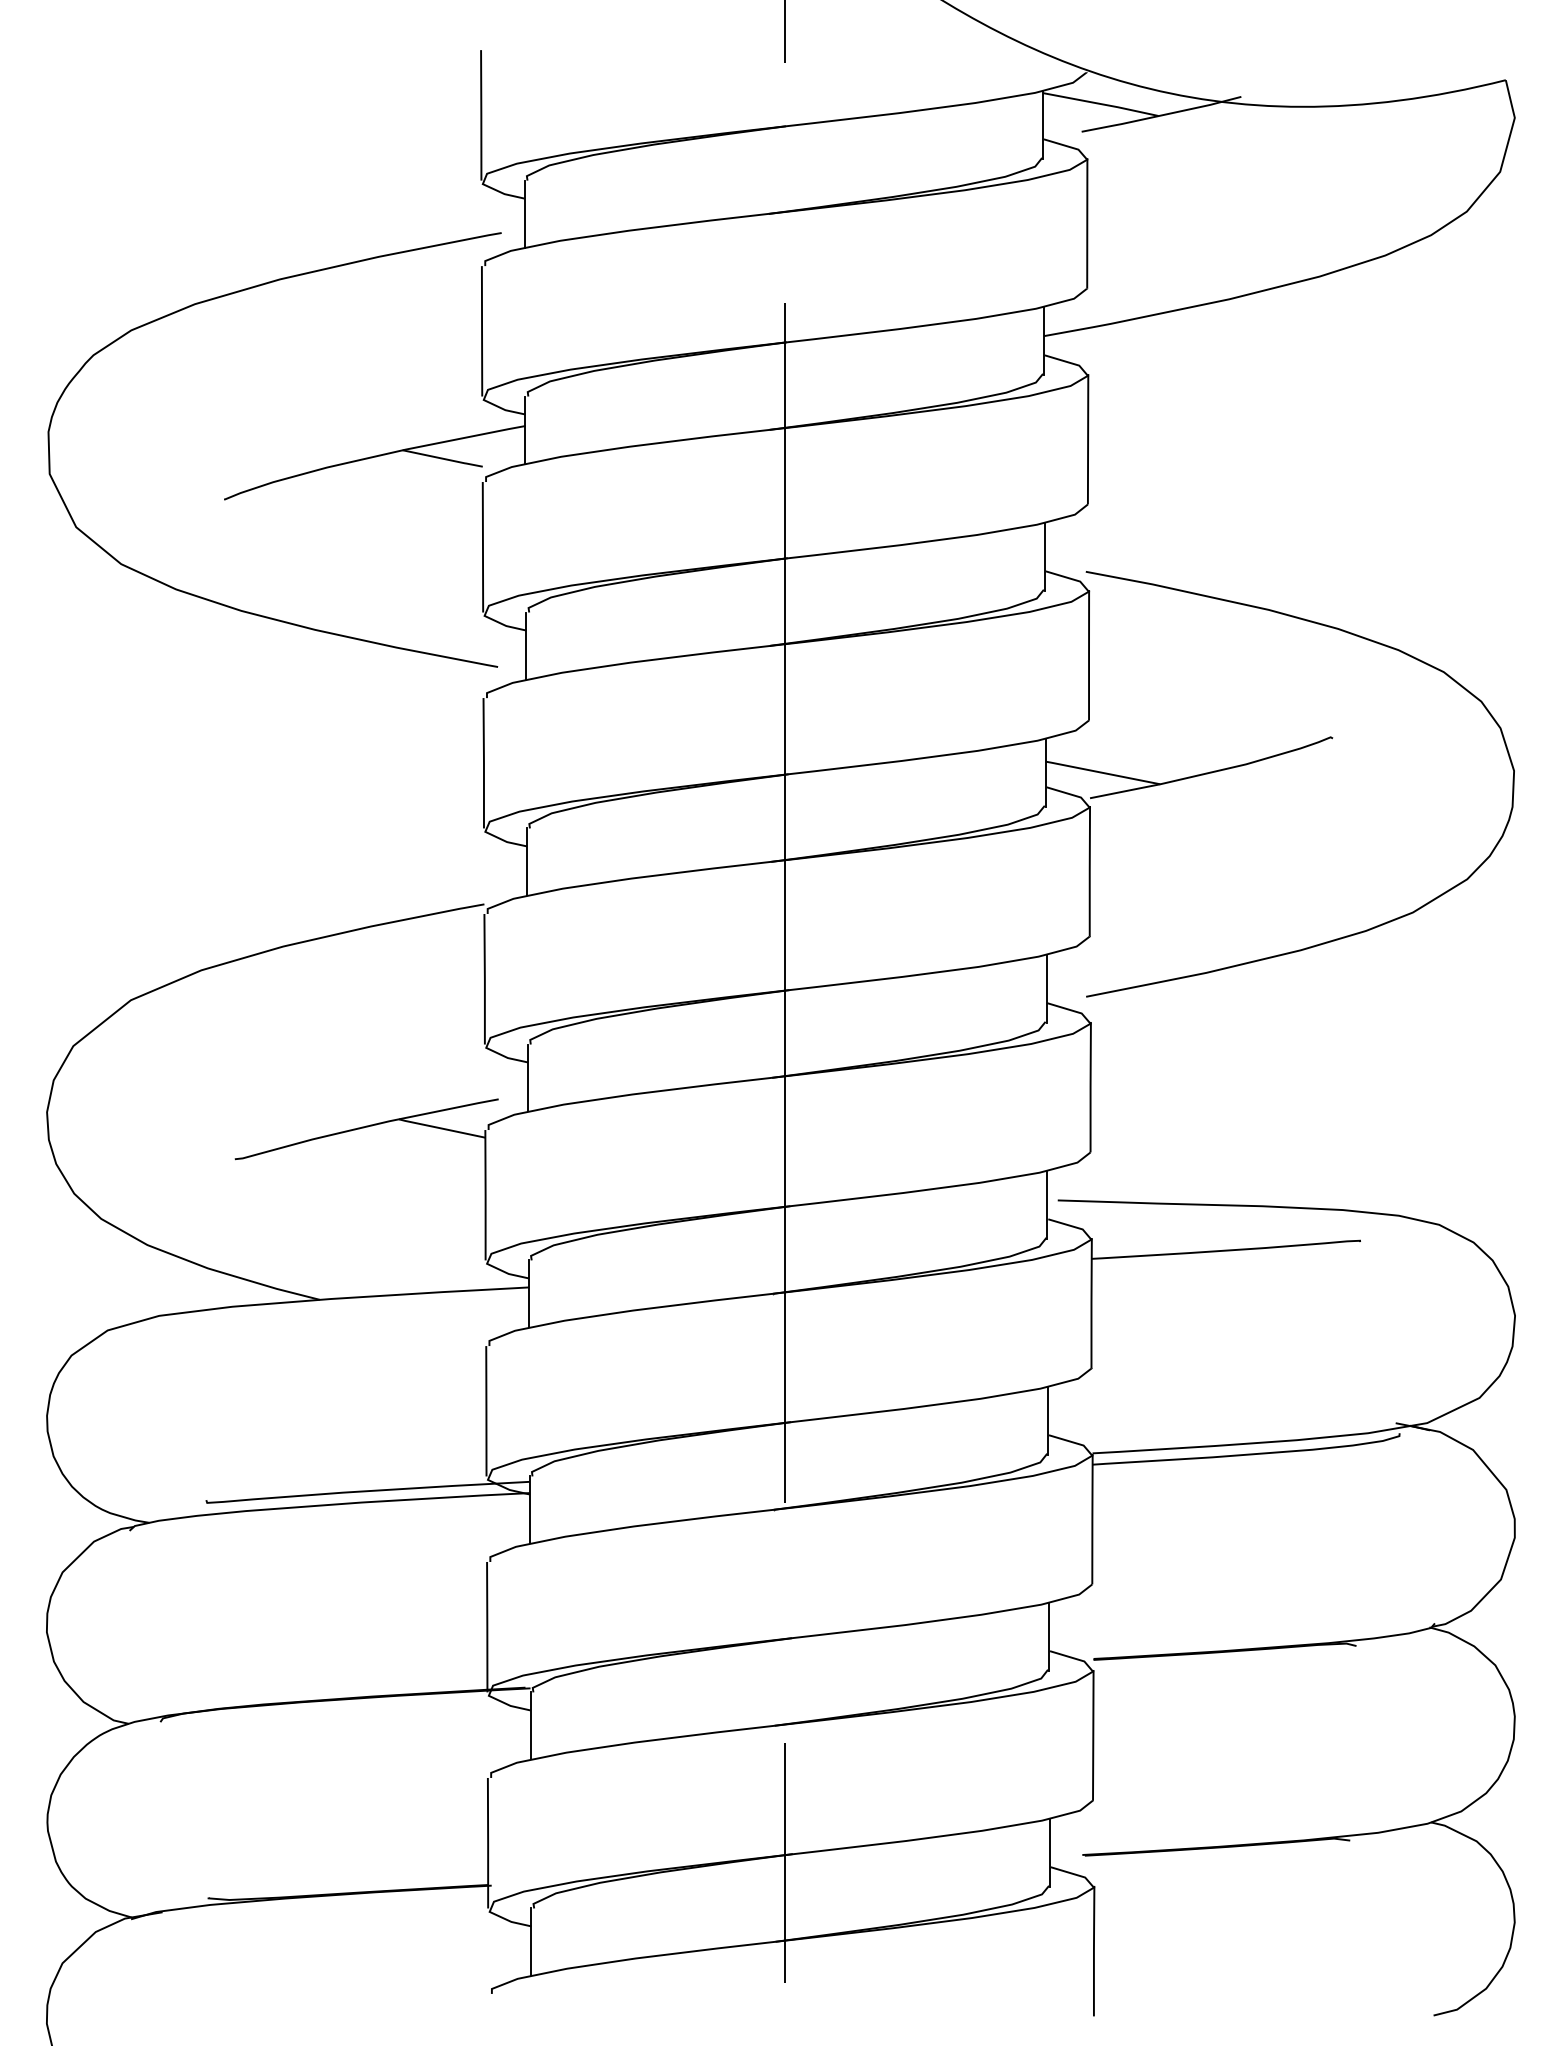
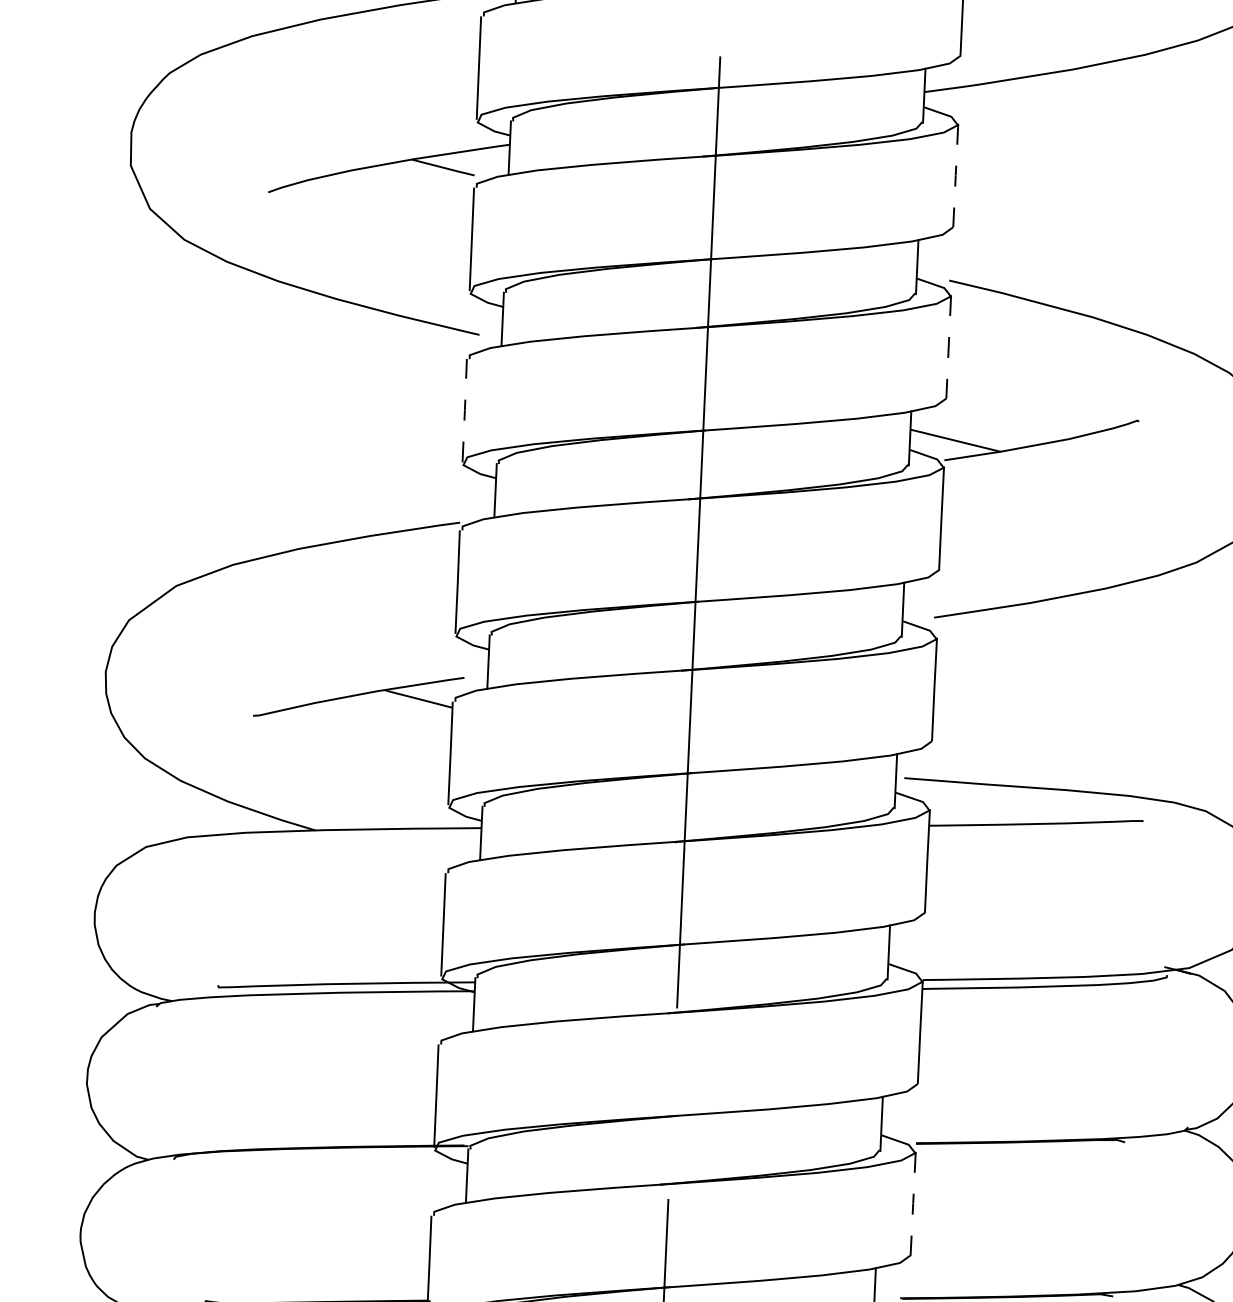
line: (1088, 439) -> (956, 175), solid -> dashed
line: (1089, 655) -> (949, 347), solid -> dashed
line: (483, 763) -> (464, 410), solid -> dashed
line: (1093, 1735) -> (913, 1203), solid -> dashed

